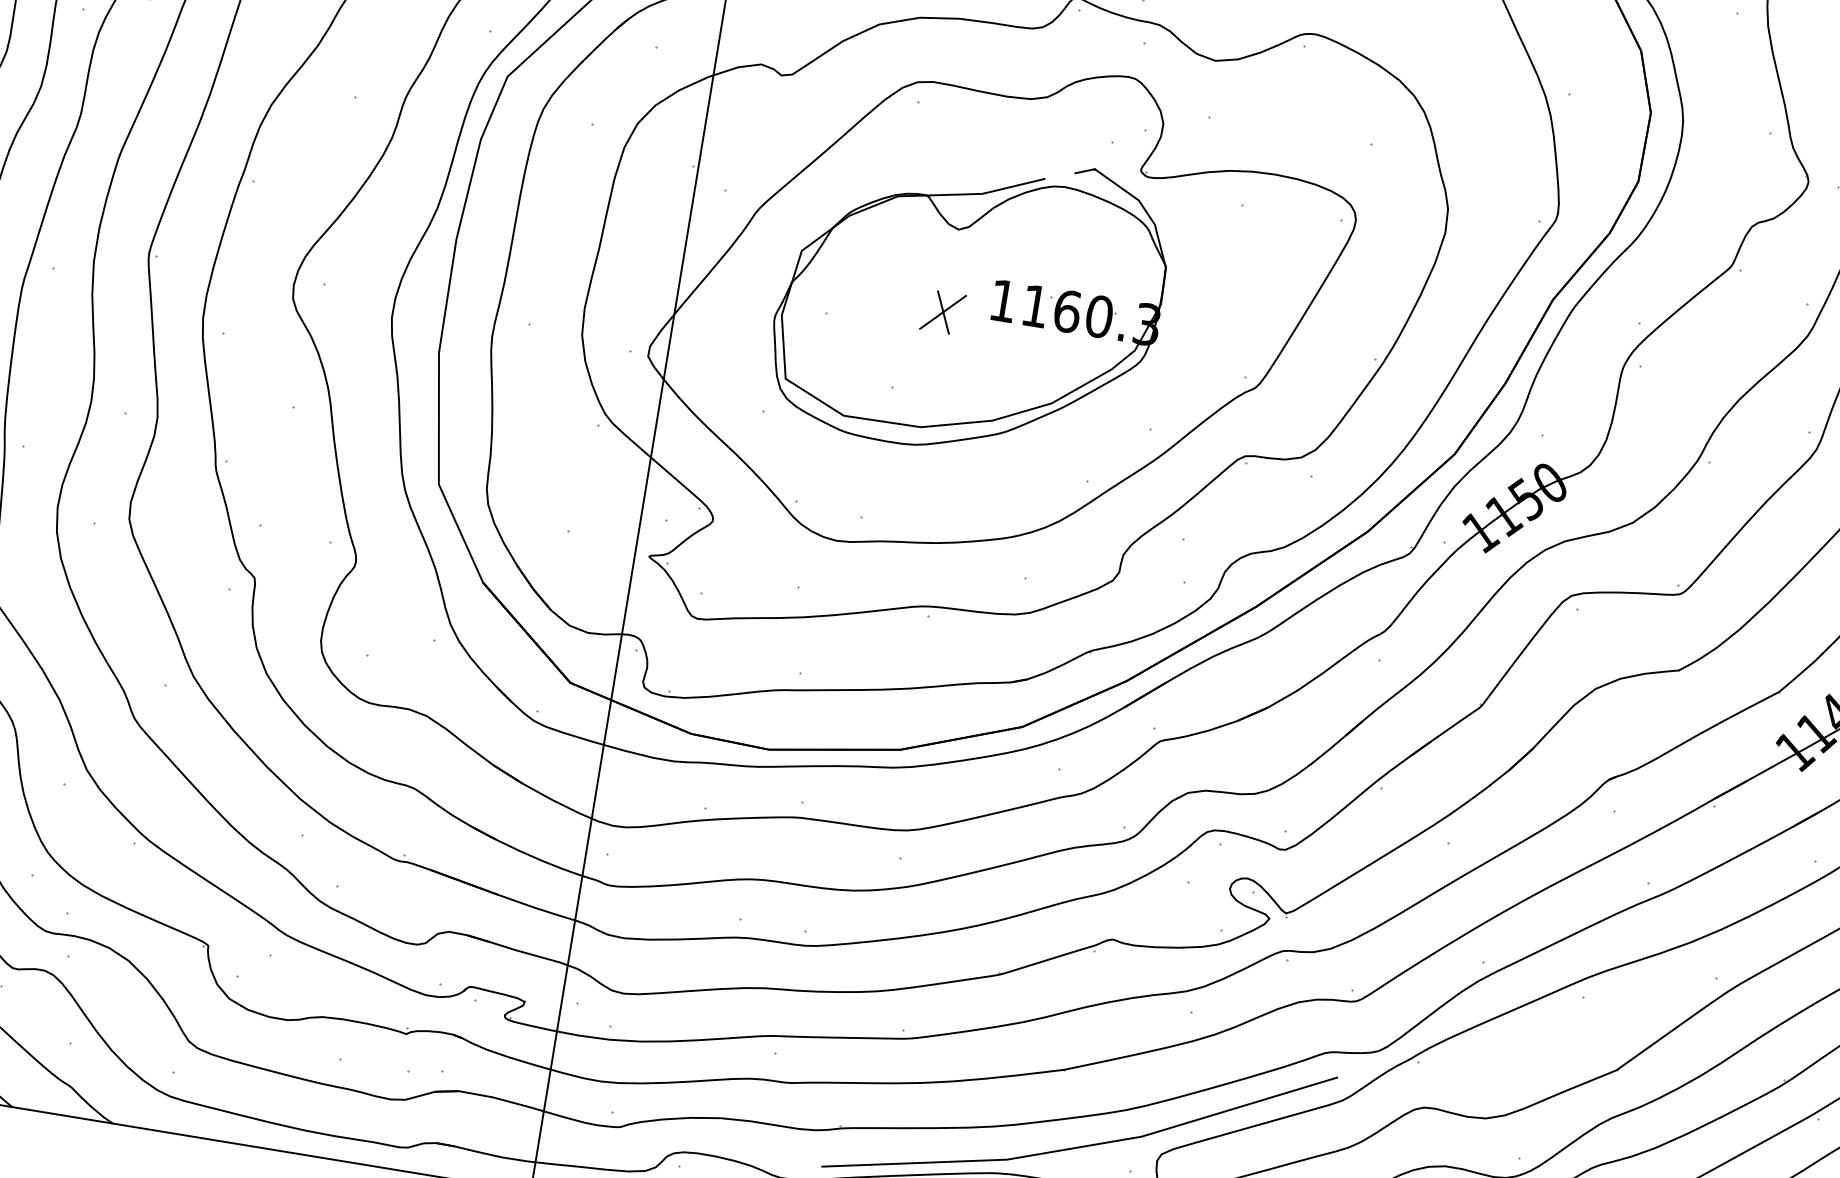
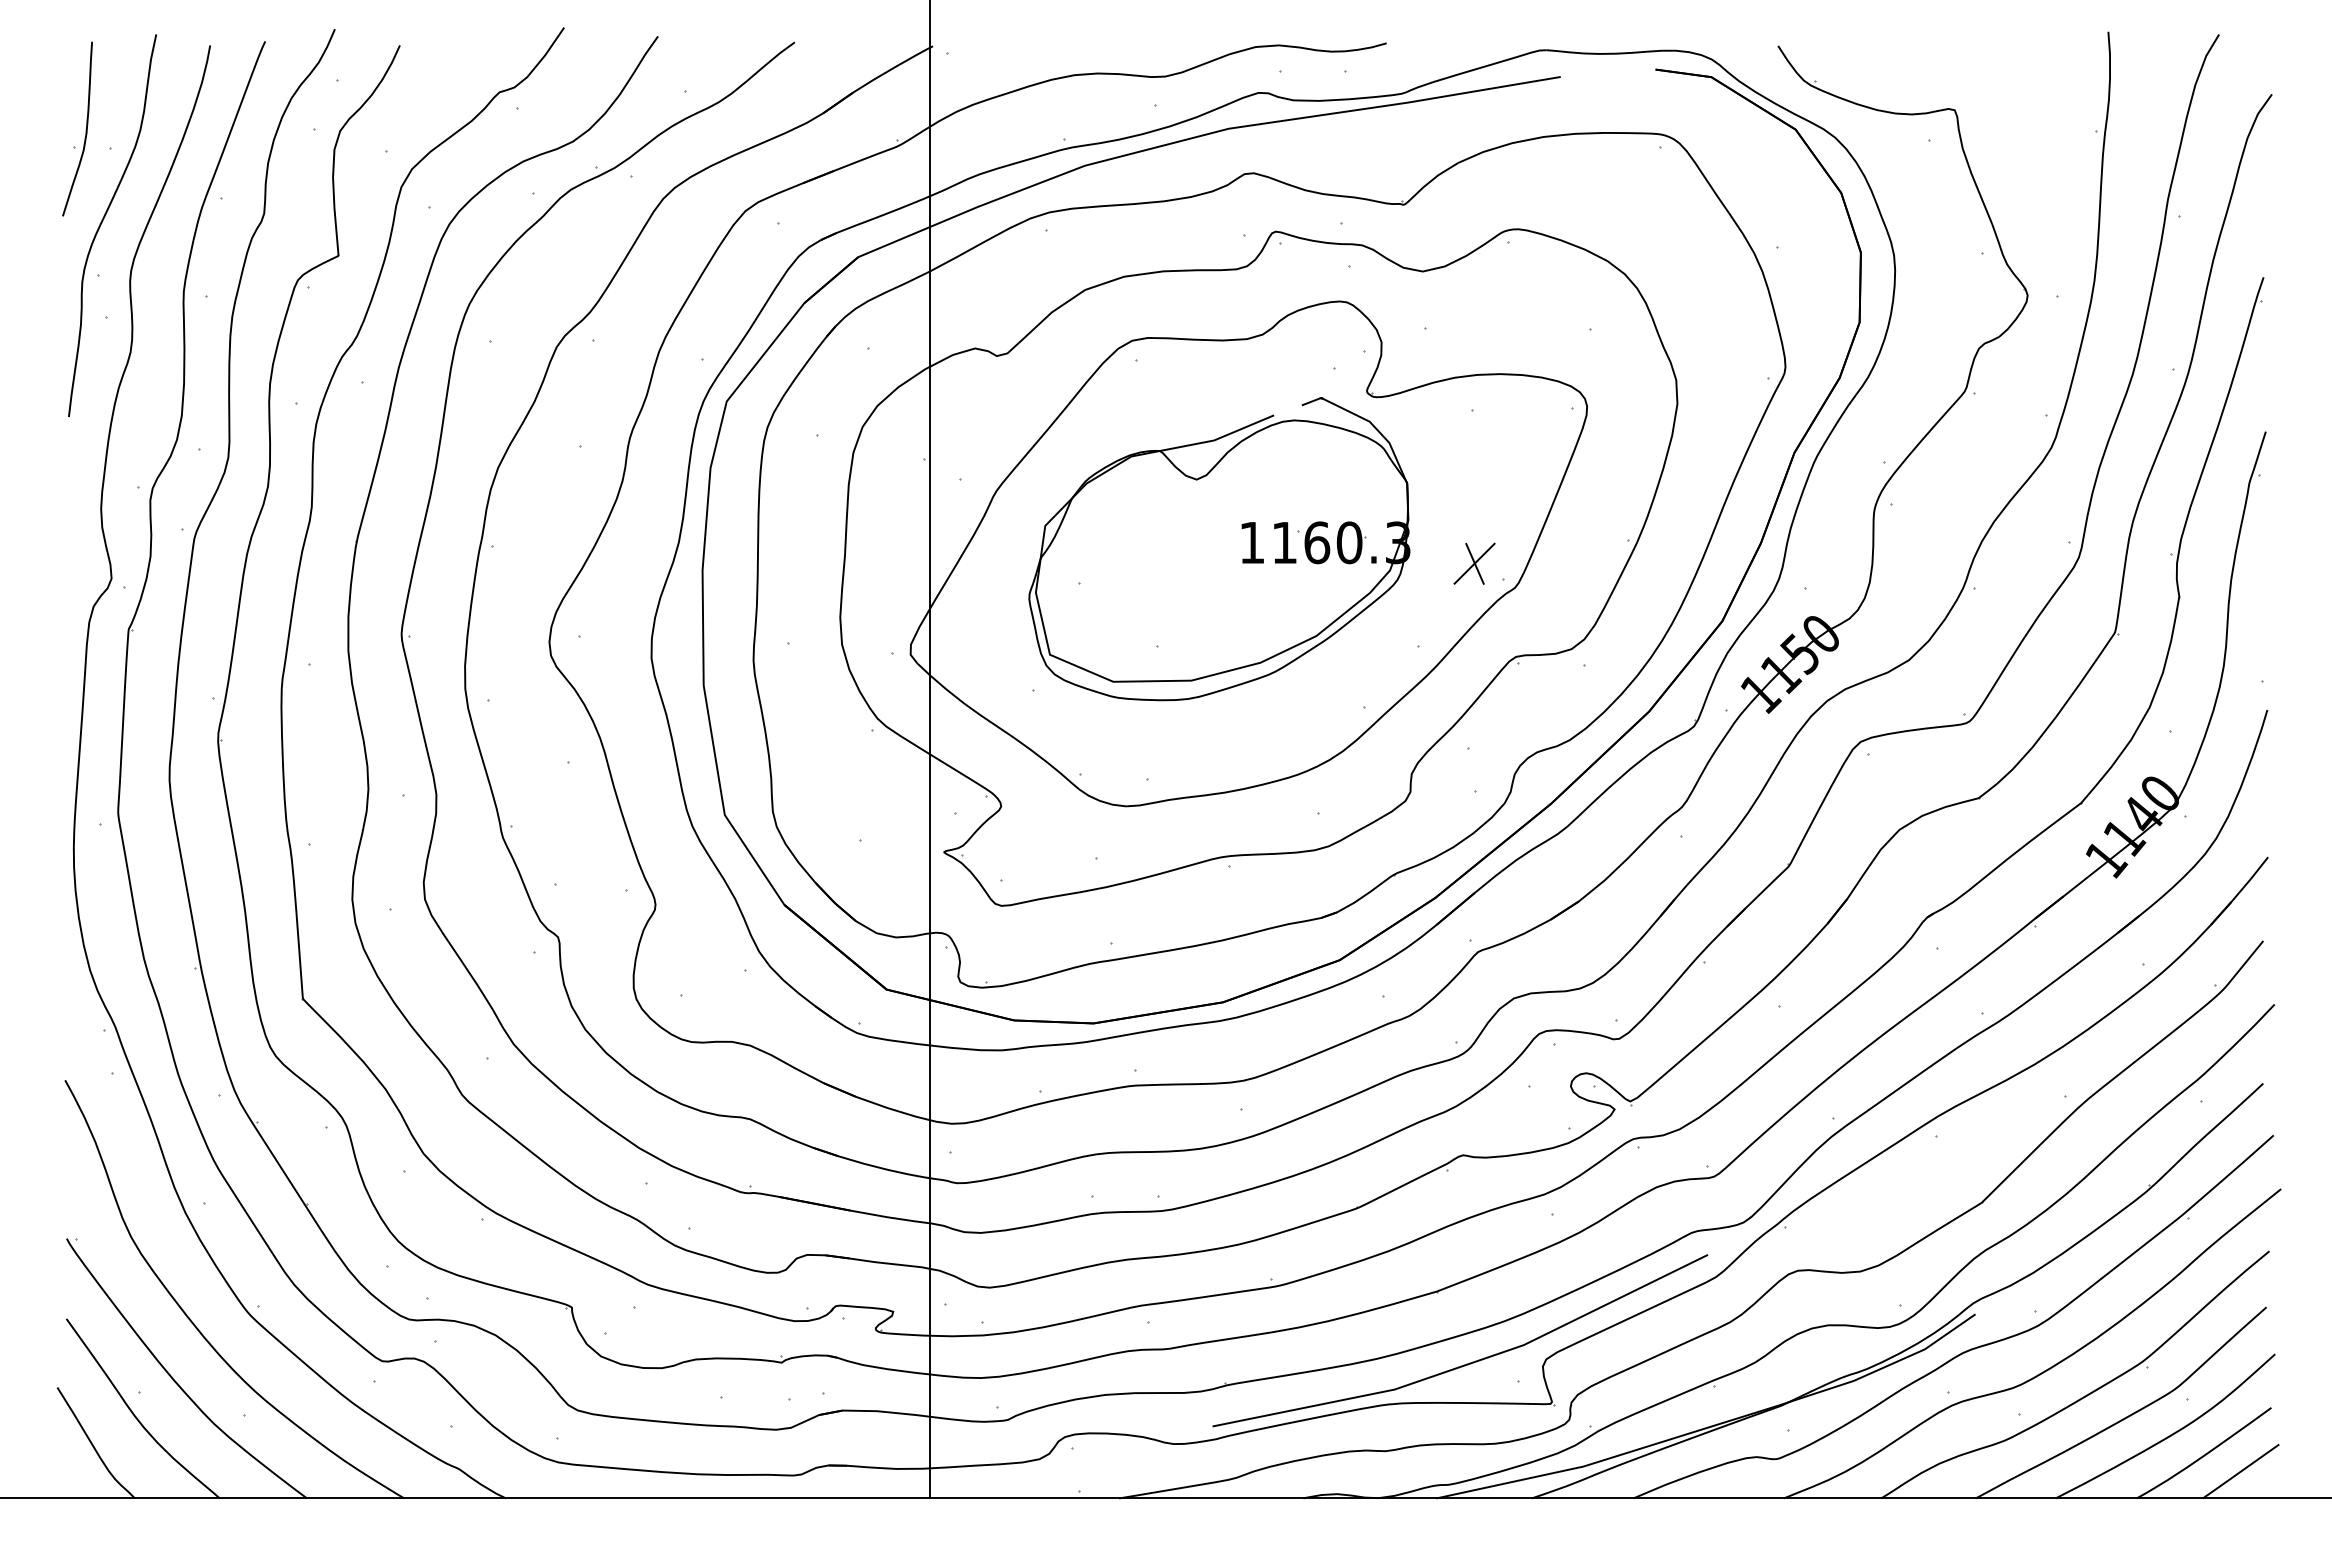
part: (943, 312) -> (1474, 563), moved

